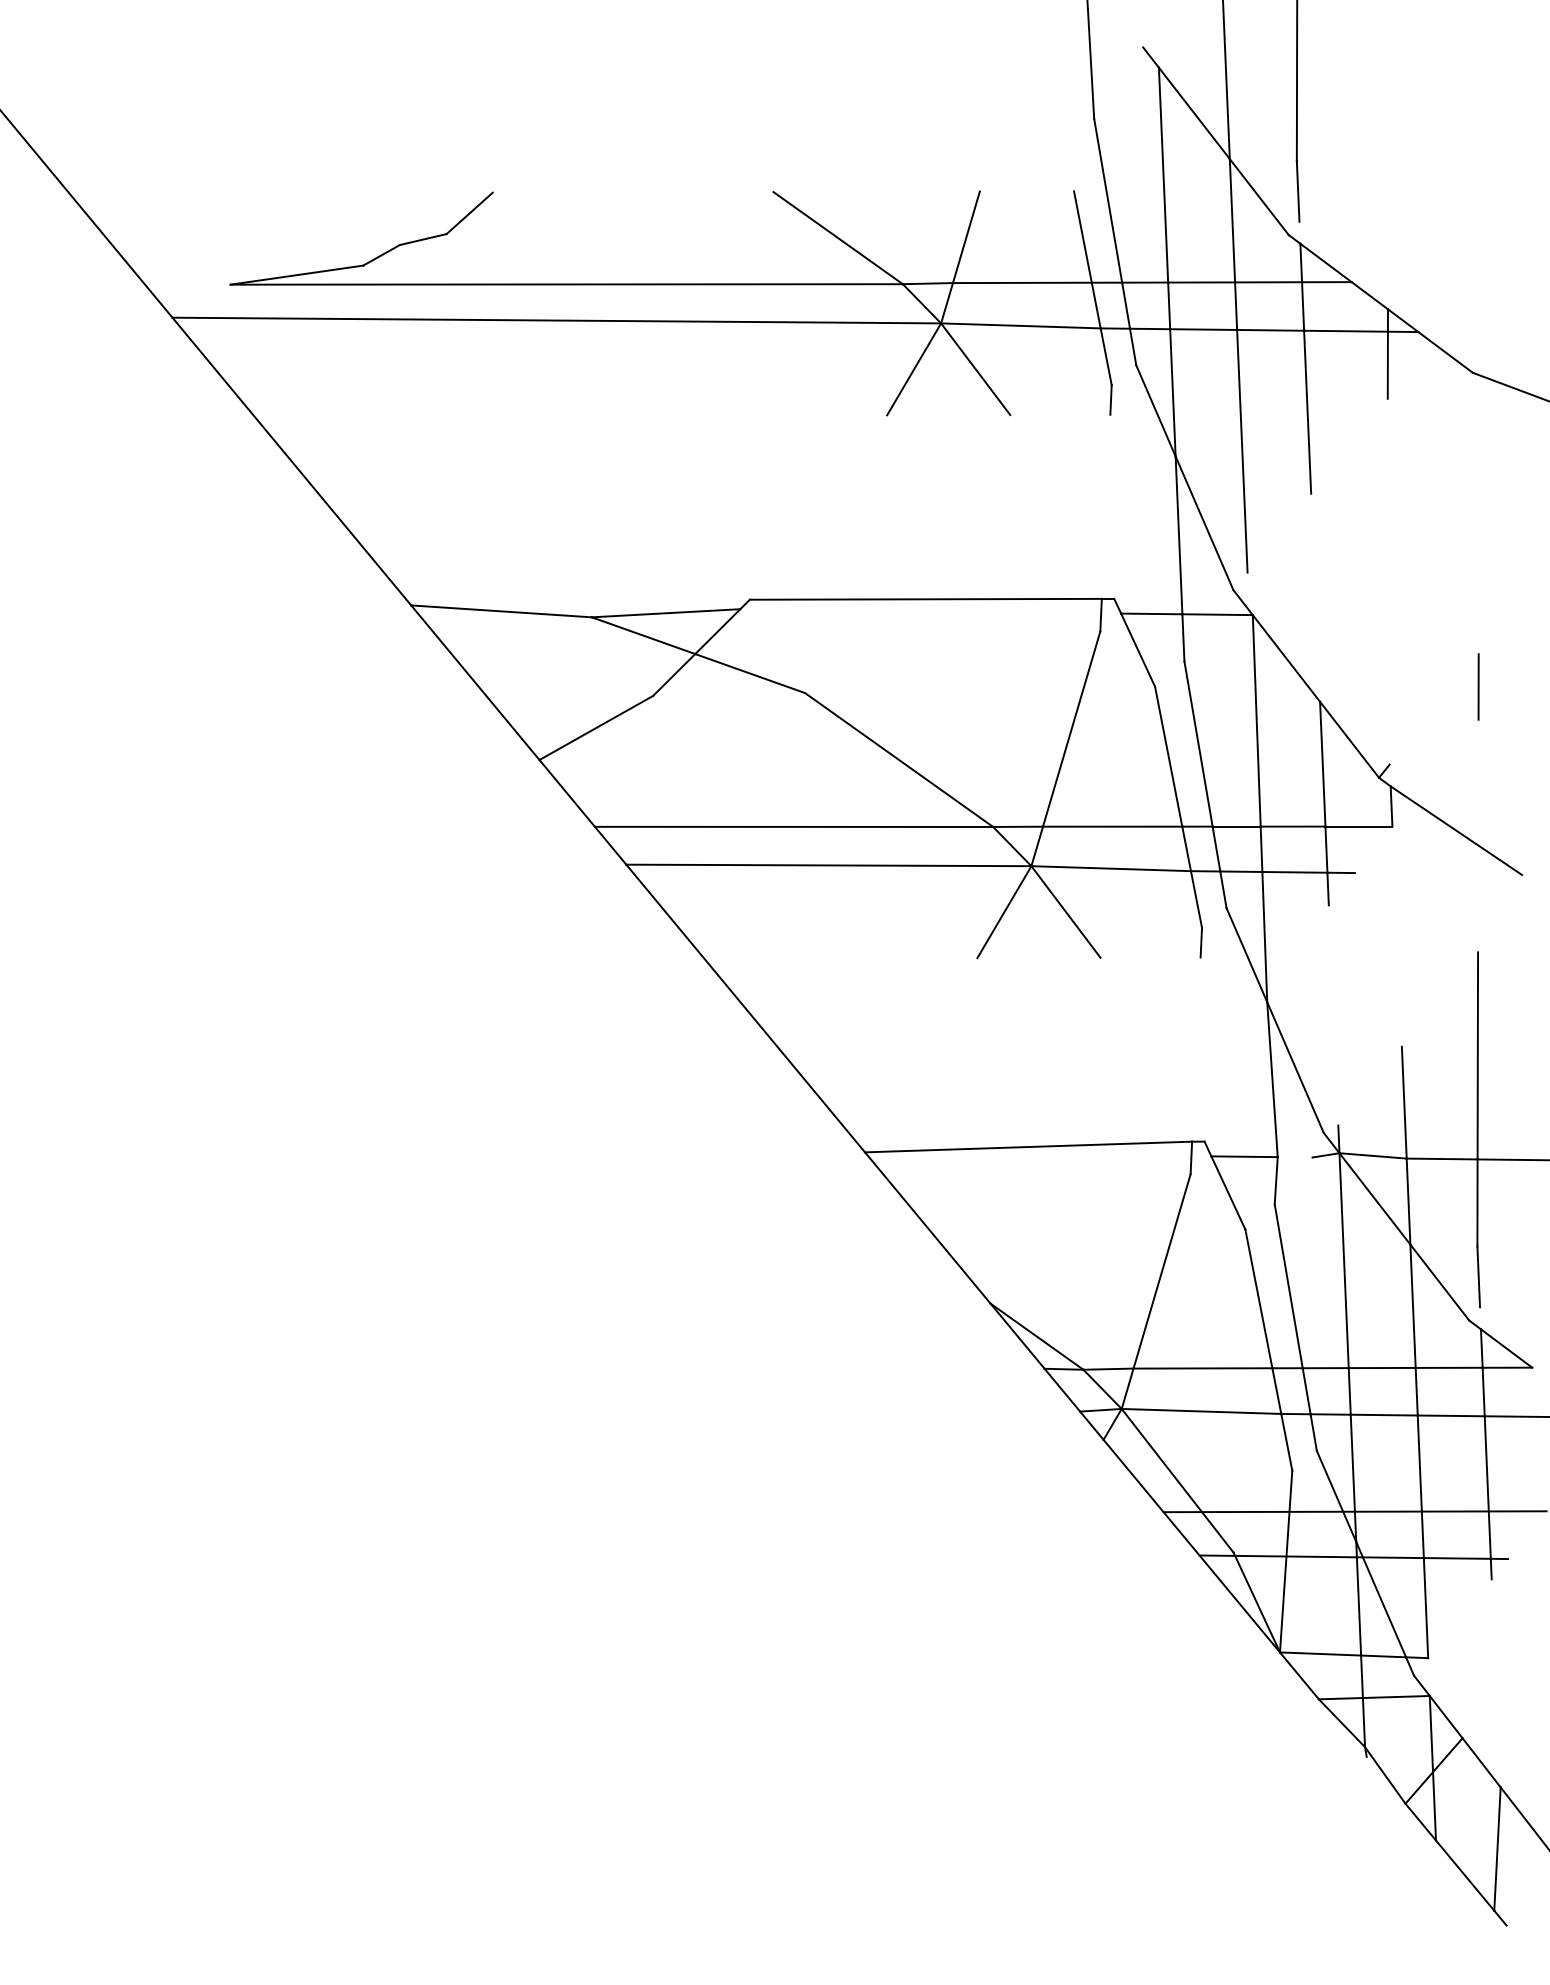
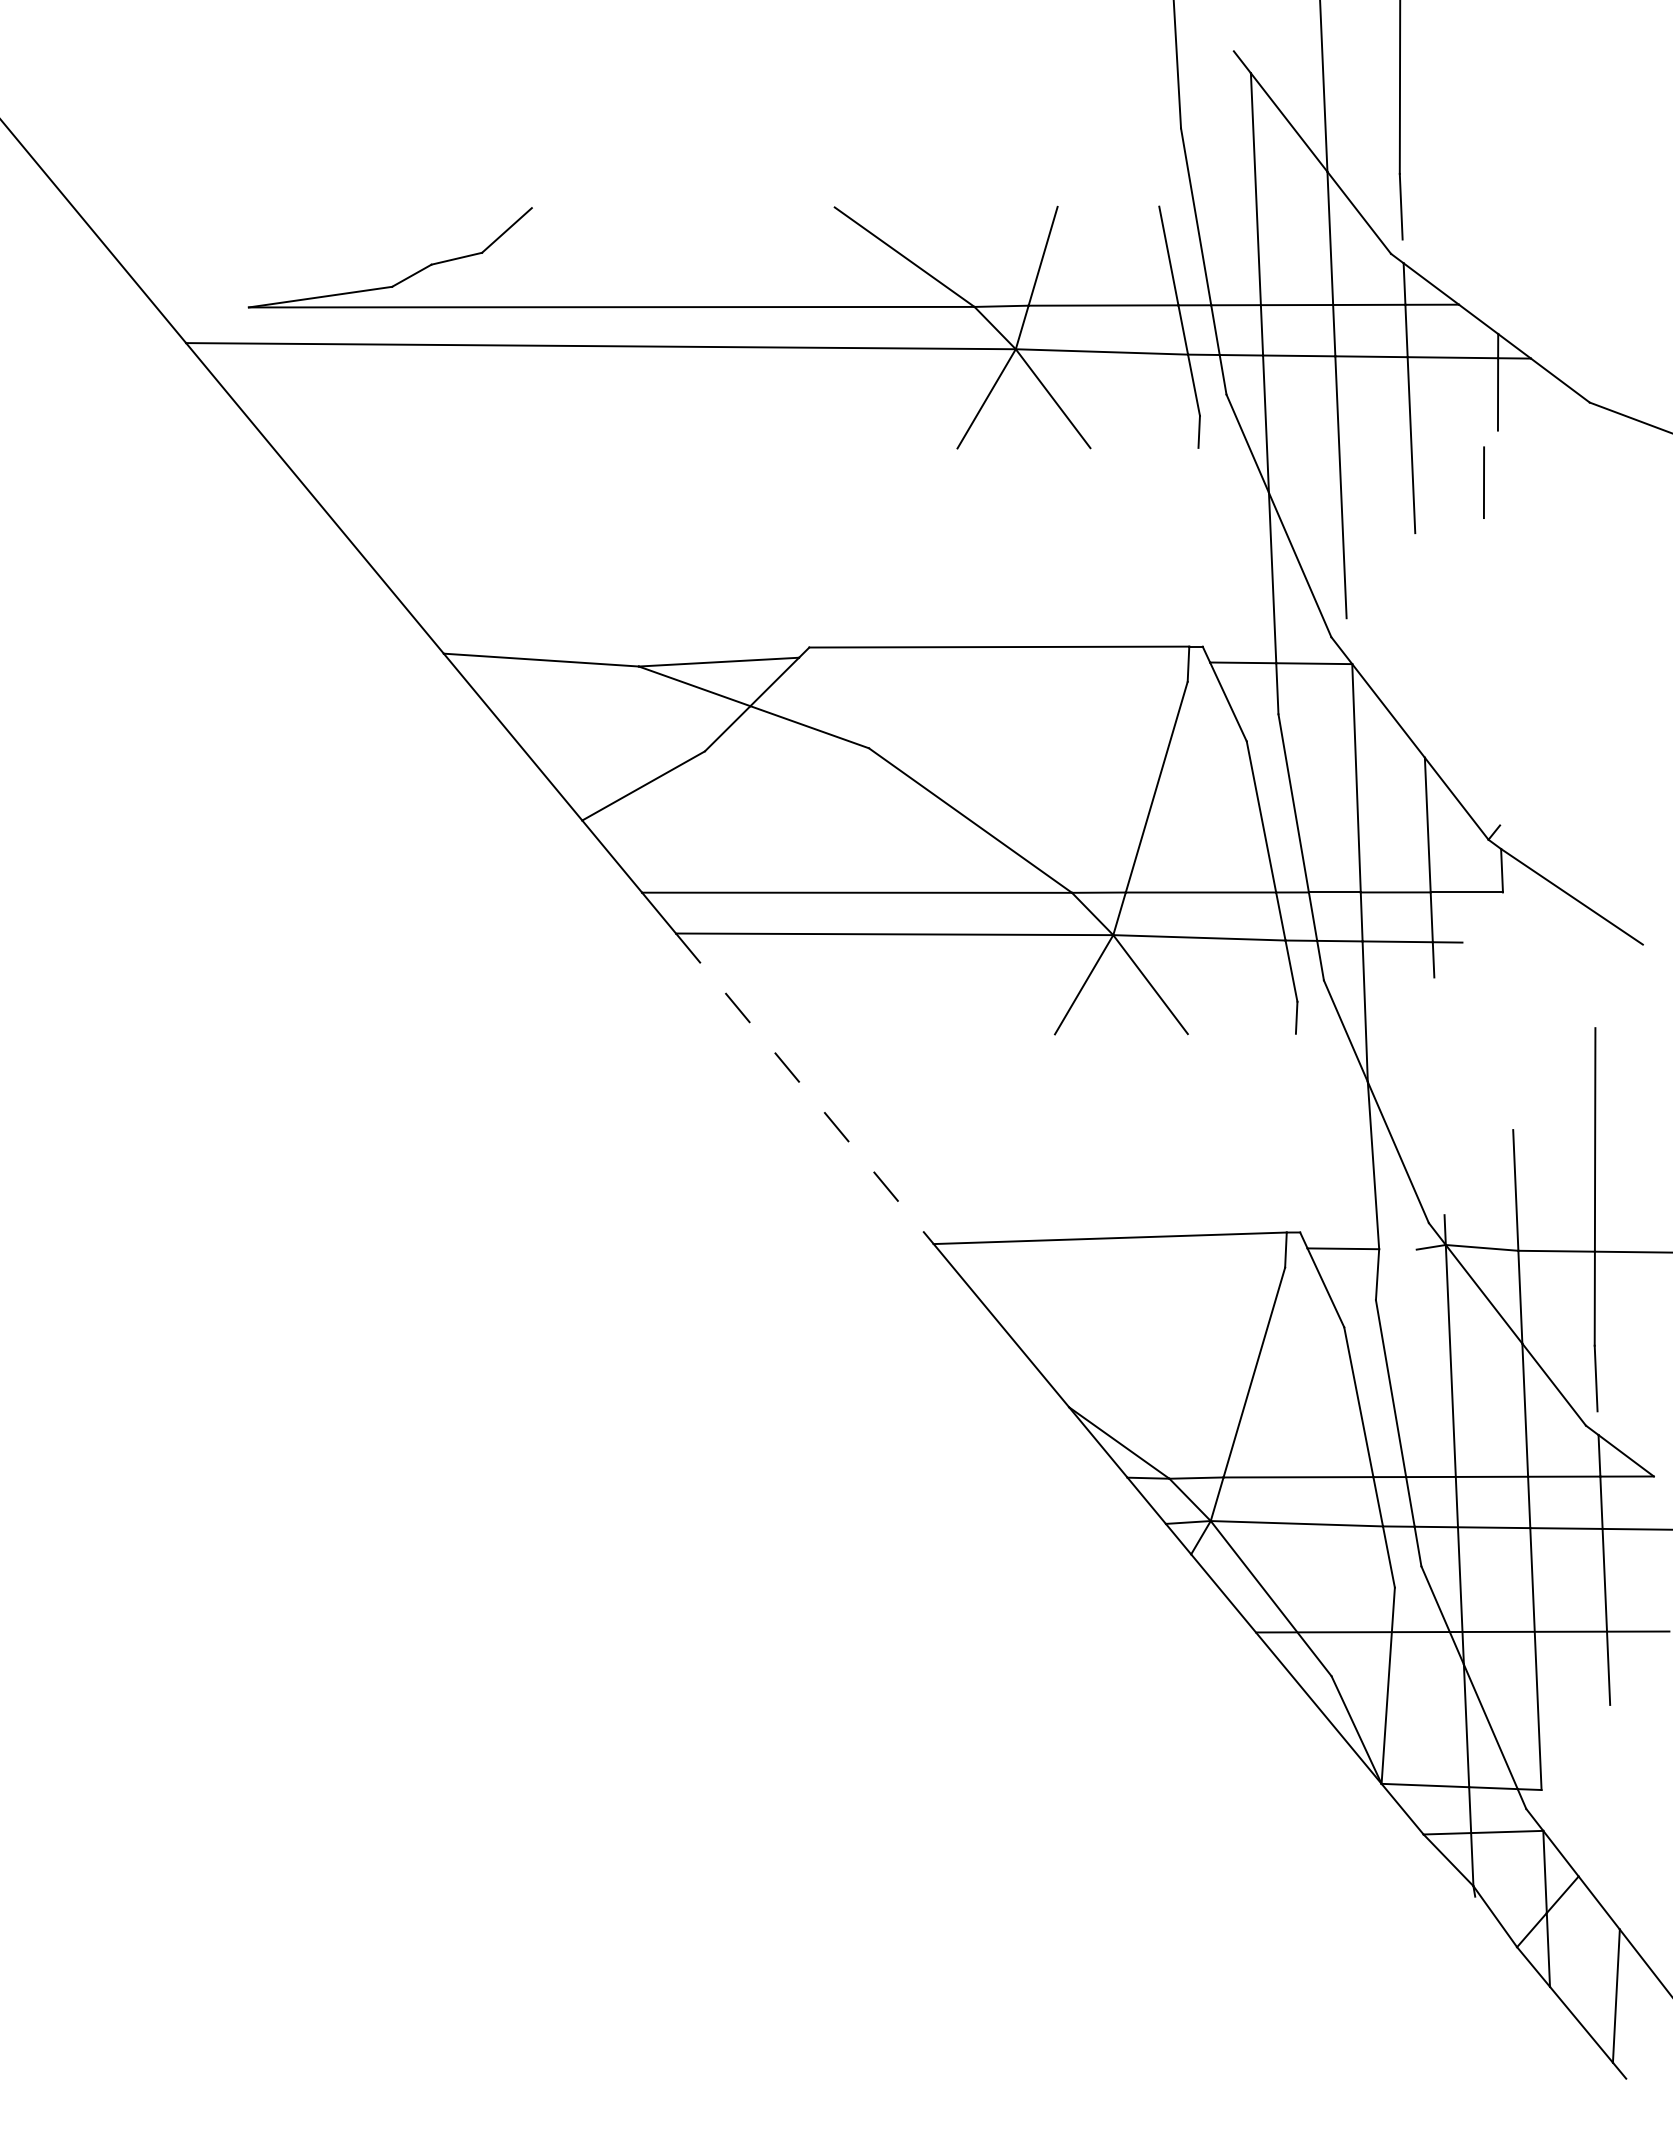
line: (1478, 686) -> (1483, 482), moved
line: (745, 1008) -> (804, 1088), solid -> dashed
line: (1353, 1557) -> (1460, 1681), removed

